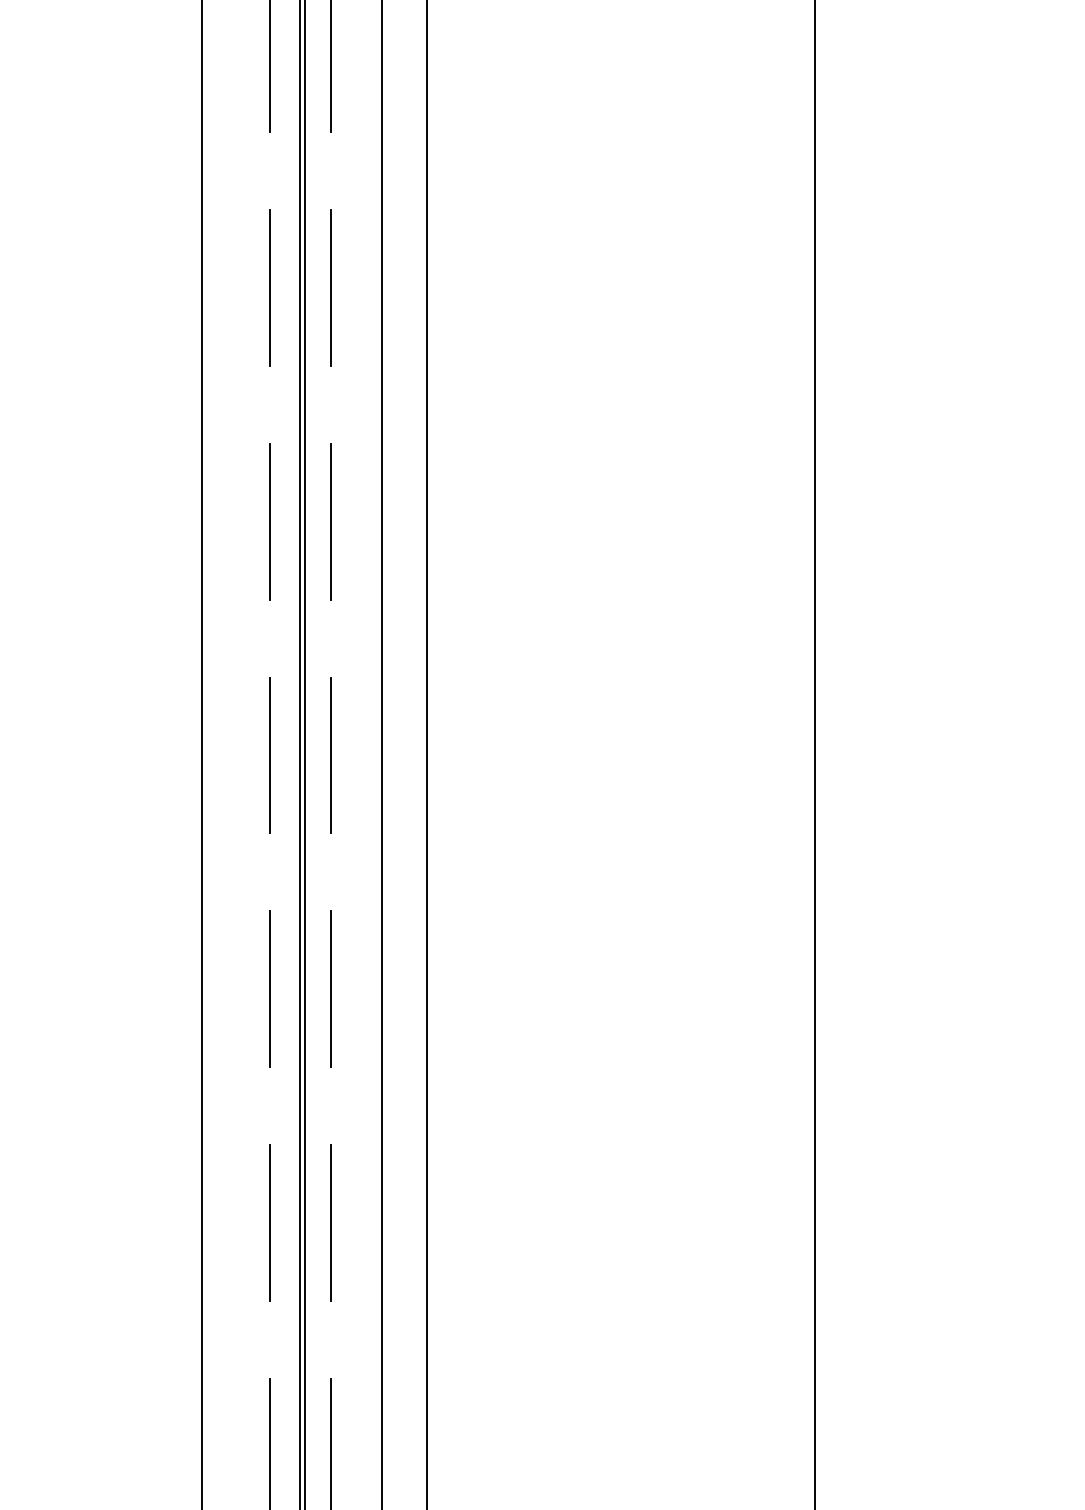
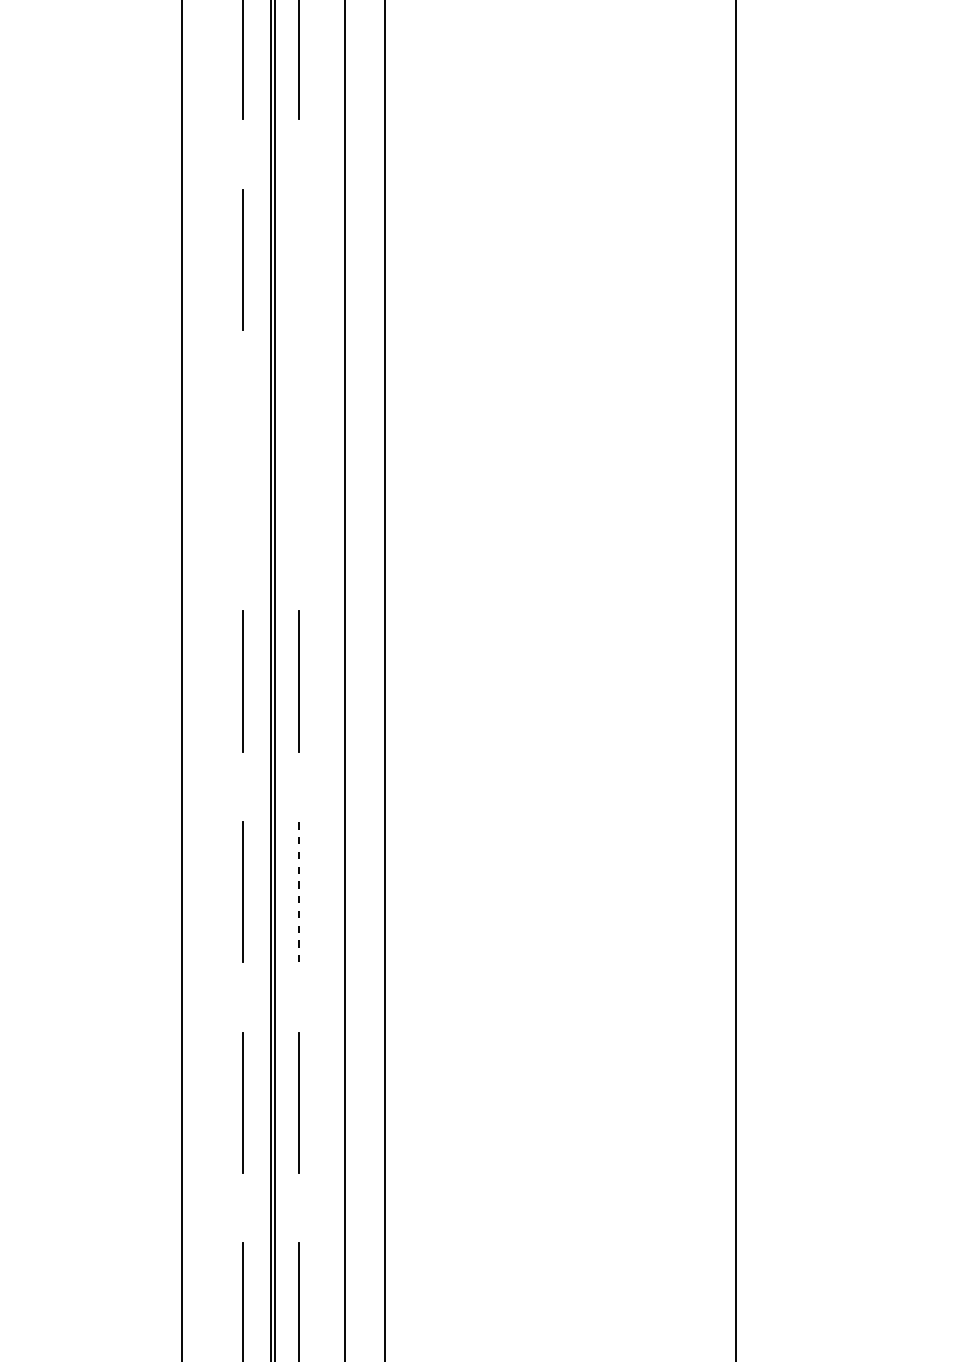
line: (330, 287) -> (298, 259), removed
line: (269, 521) -> (243, 470), removed
line: (330, 521) -> (298, 470), removed
line: (330, 988) -> (298, 891), solid -> dashed

